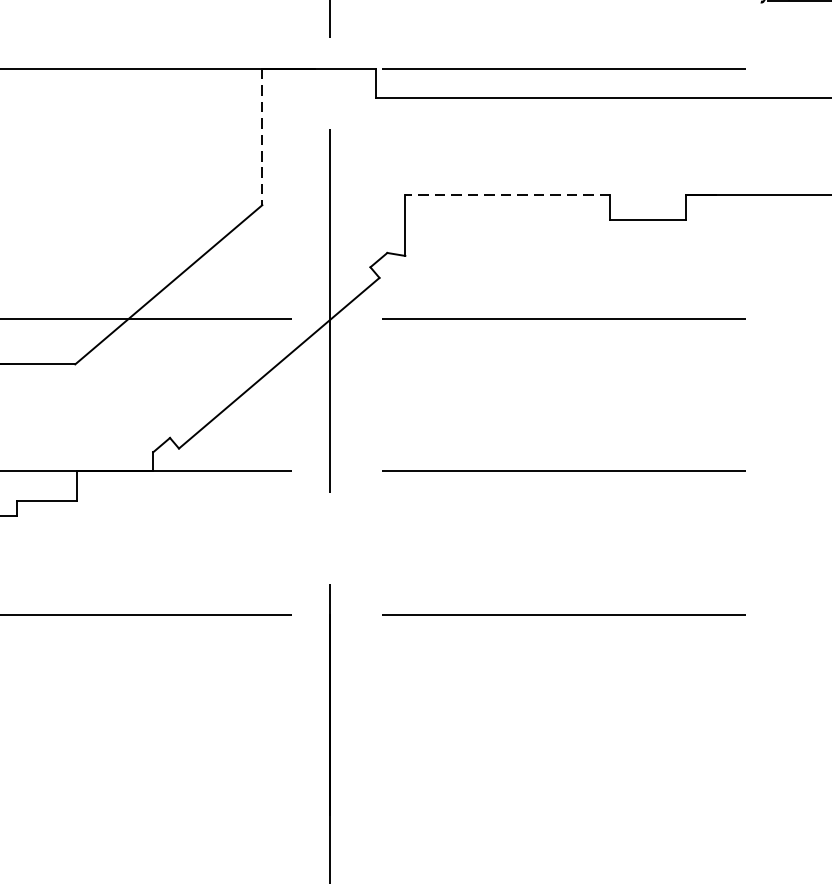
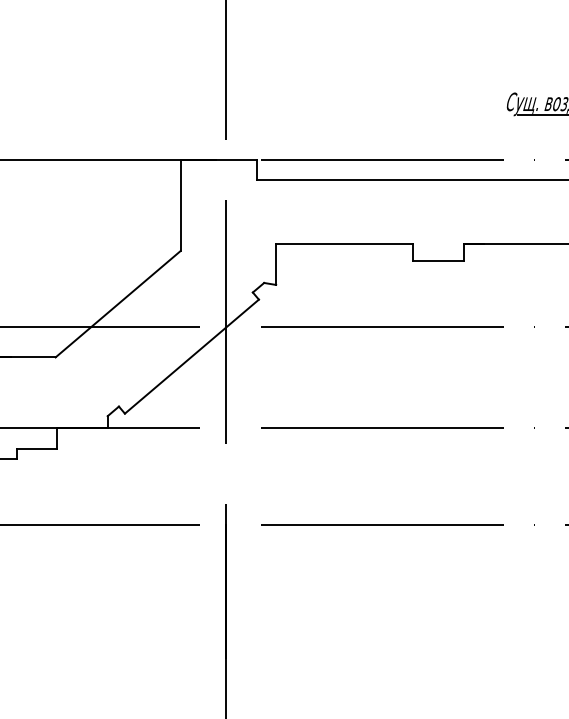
line: (262, 137) -> (180, 205), dashed -> solid
line: (507, 195) -> (344, 244), dashed -> solid

